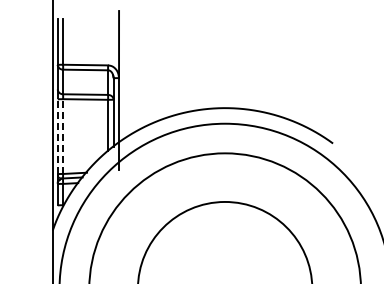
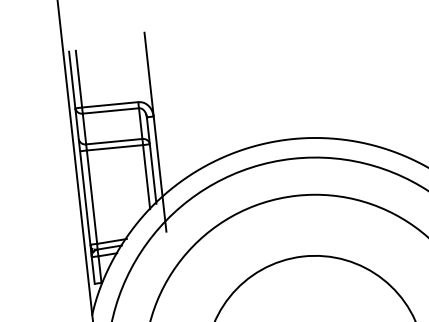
line: (57, 136) -> (84, 197), dashed -> solid
line: (63, 136) -> (92, 197), dashed -> solid

